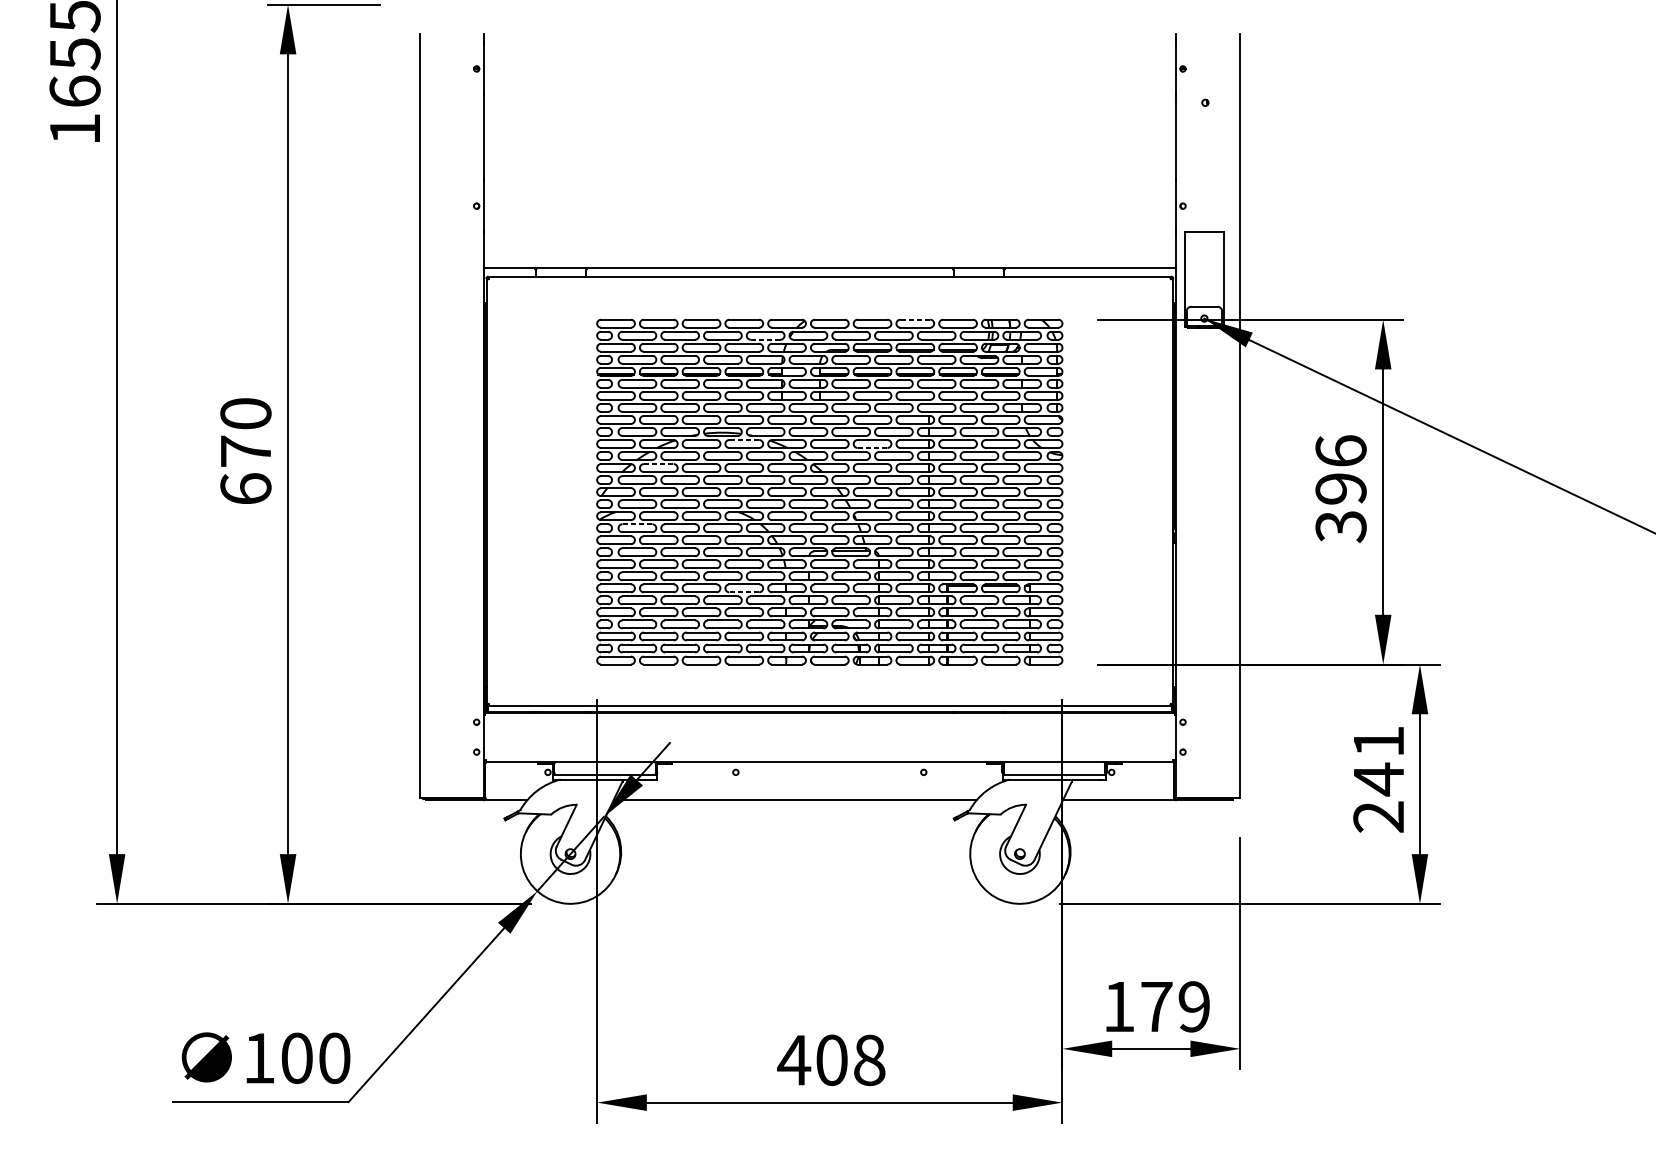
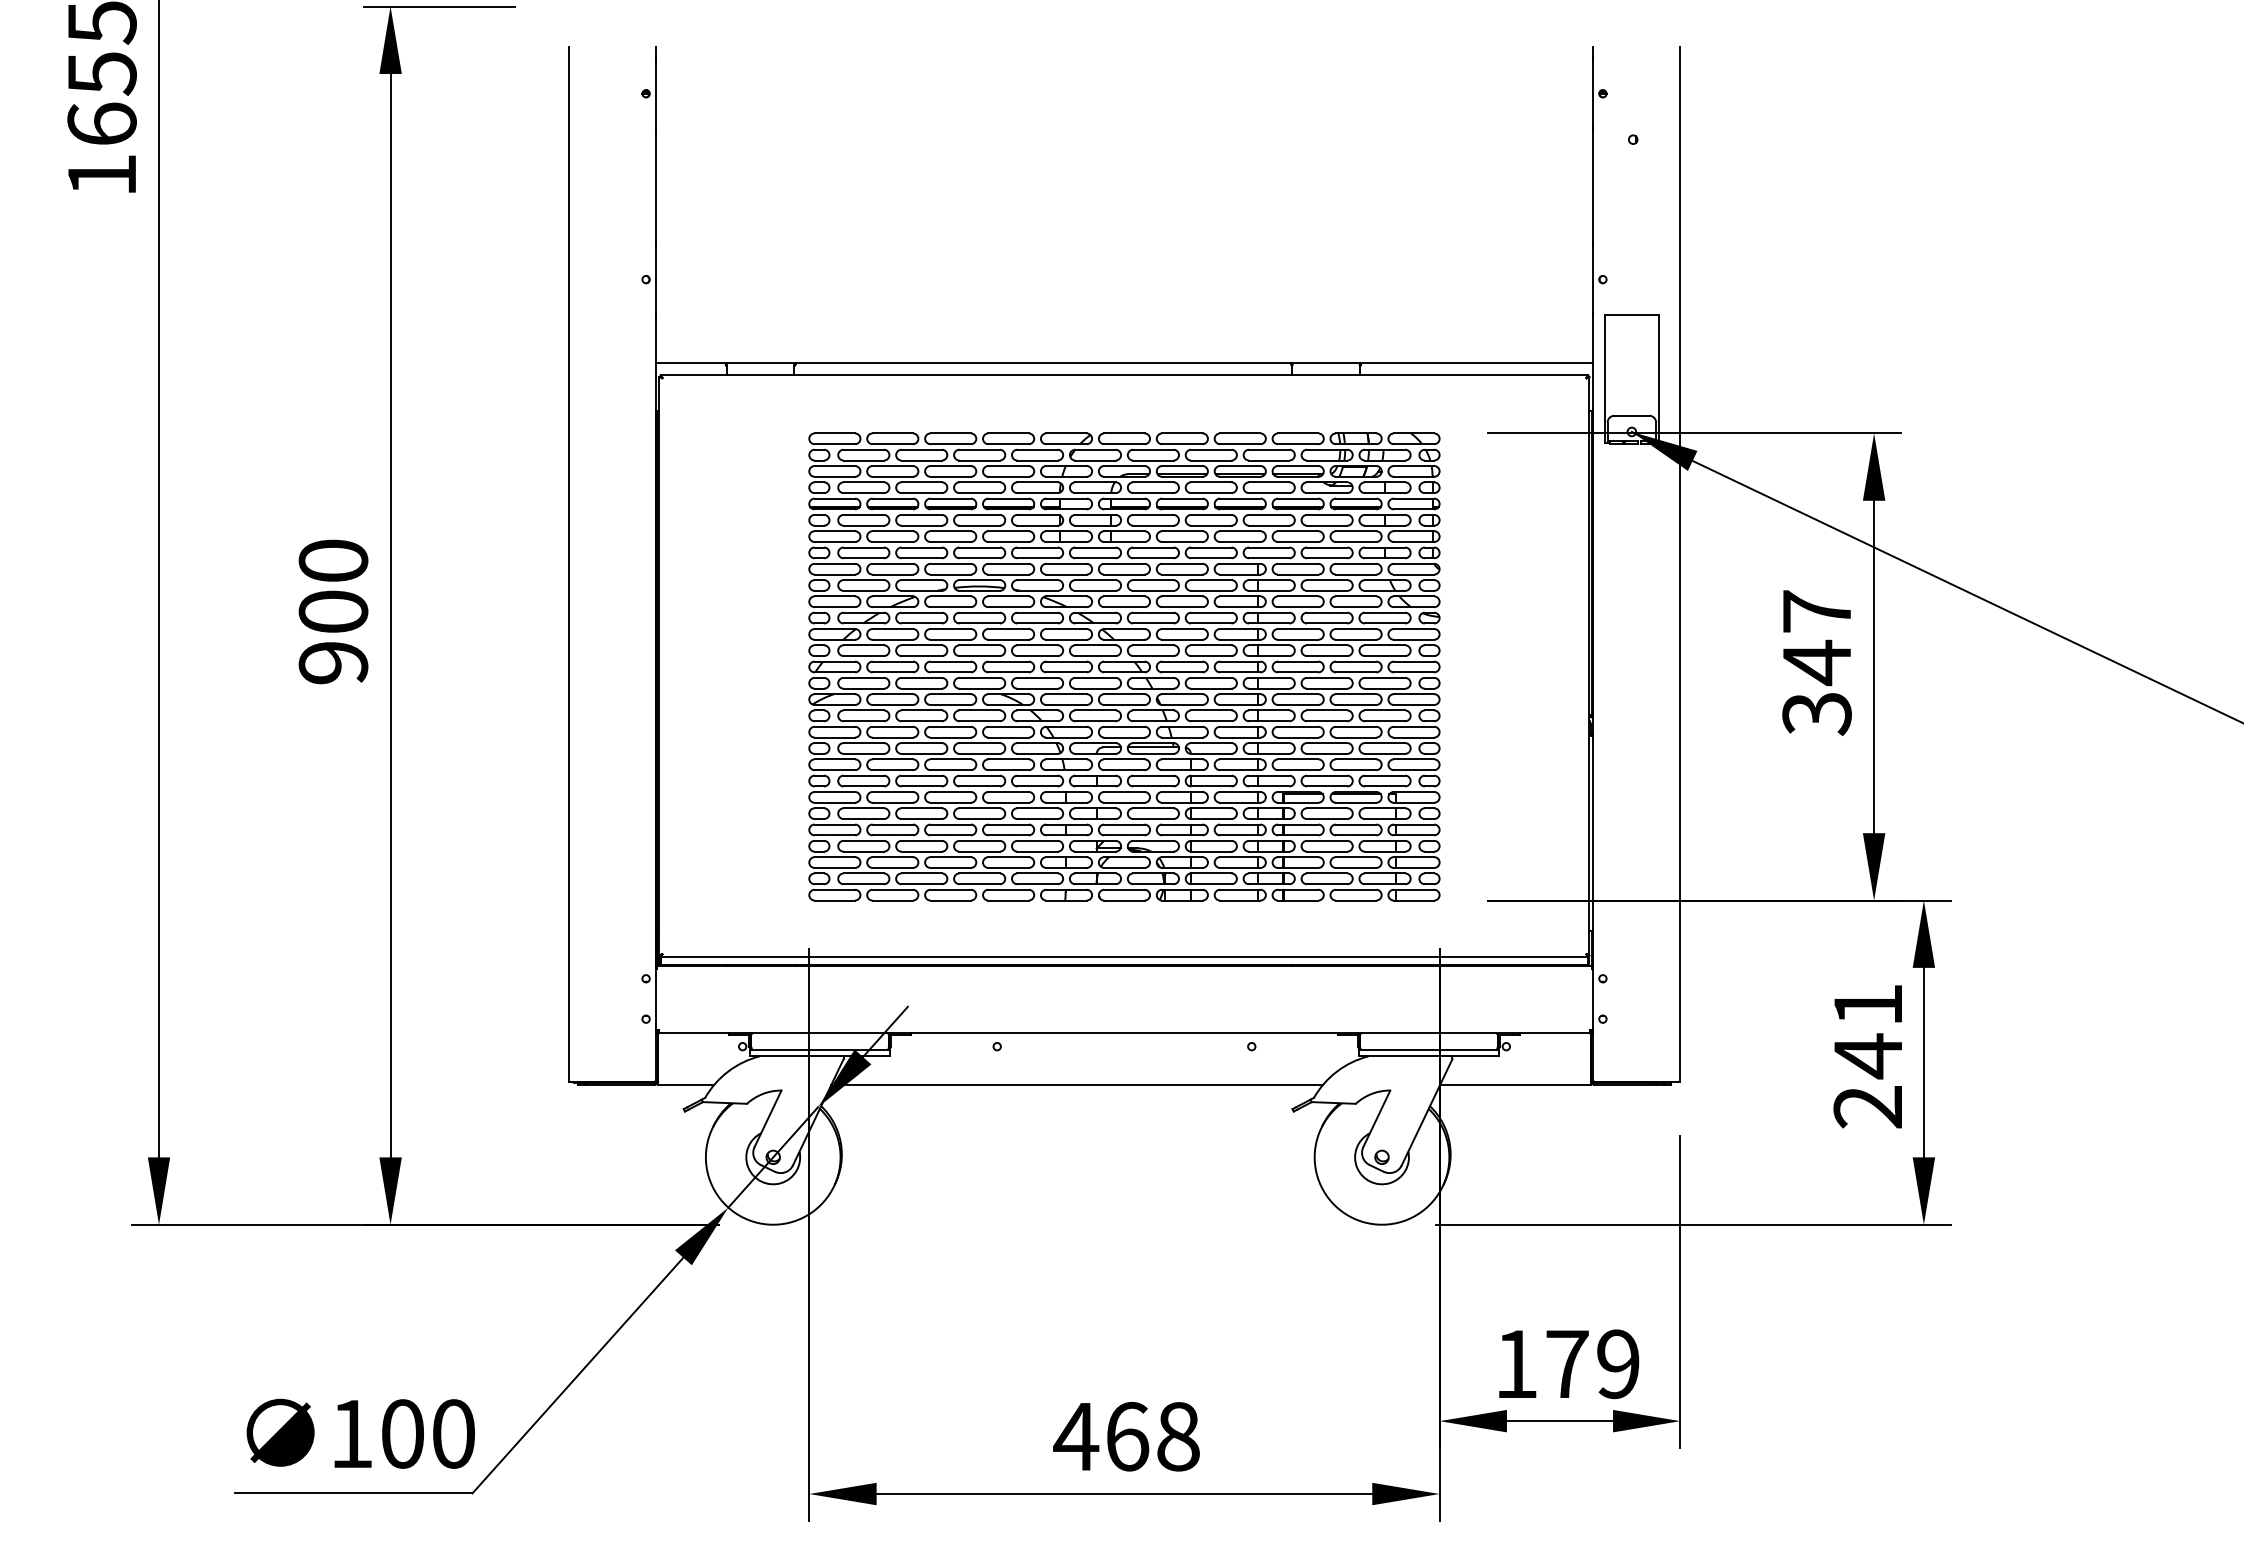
line: (915, 319) -> (1240, 433), dashed -> solid
line: (765, 339) -> (1037, 460), dashed -> solid
line: (744, 440) -> (1009, 596), dashed -> solid
line: (871, 448) -> (1181, 607), dashed -> solid
line: (659, 464) -> (893, 629), dashed -> solid
text: (245, 470) -> (333, 637), 670 -> 900
text: (1340, 471) -> (1816, 638), 396 -> 347
line: (637, 524) -> (864, 710), dashed -> solid
line: (744, 592) -> (1008, 802), dashed -> solid
text: (832, 1060) -> (1127, 1436), 408 -> 468

